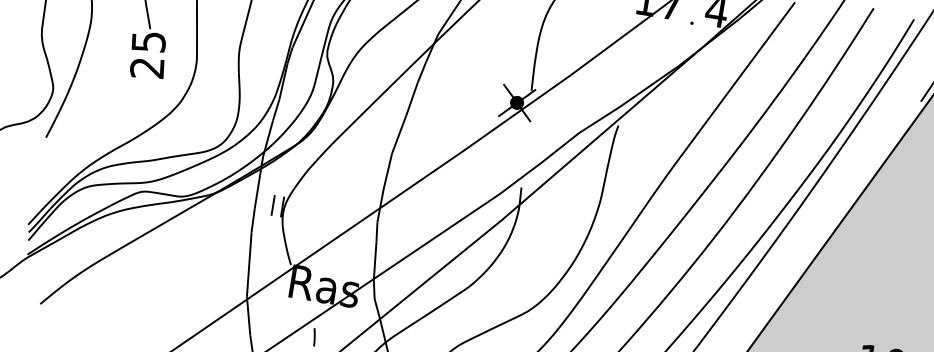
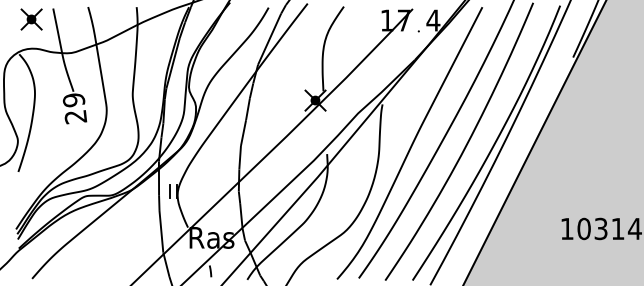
text: (147, 42) -> (73, 100), 25 -> 29

